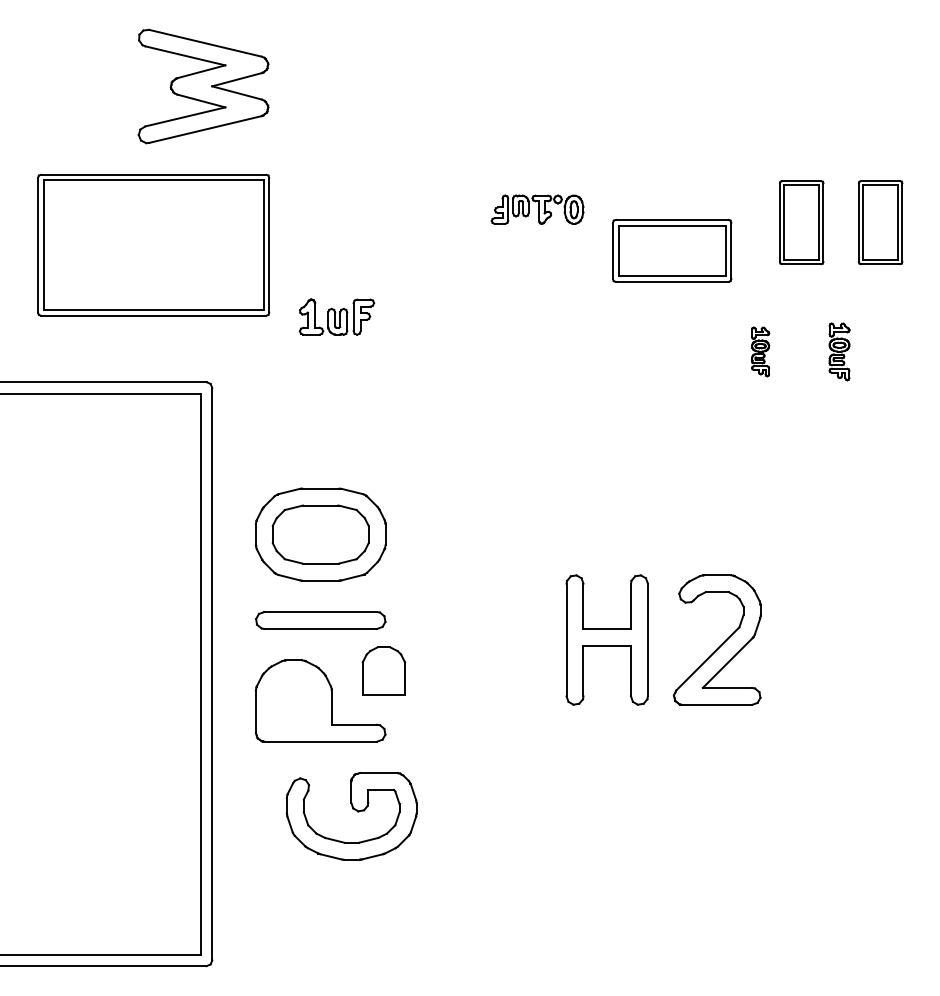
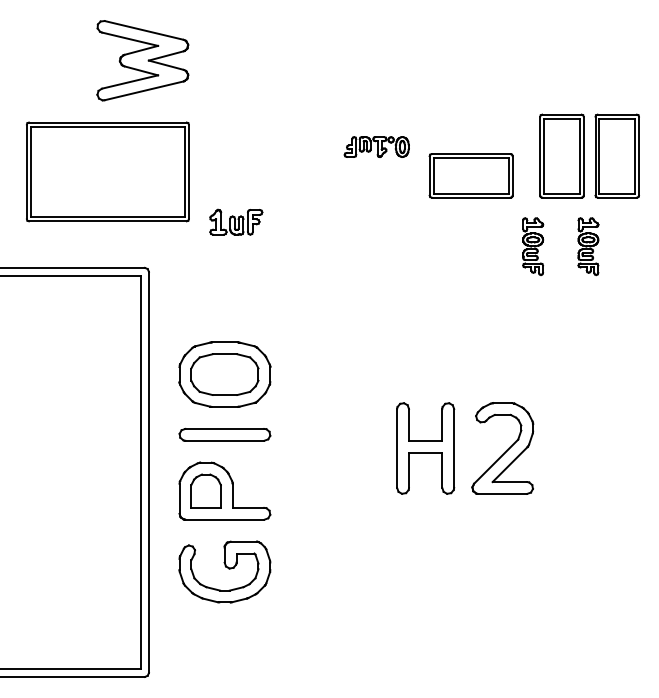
part: (801, 222) -> (561, 155), size x1.43
part: (880, 222) -> (617, 155), size x1.43
part: (760, 351) -> (533, 246), size x1.67
part: (839, 351) -> (588, 246), size x1.43
part: (383, 670) -> (205, 490), moved
part: (354, 810) -> (226, 567), moved

